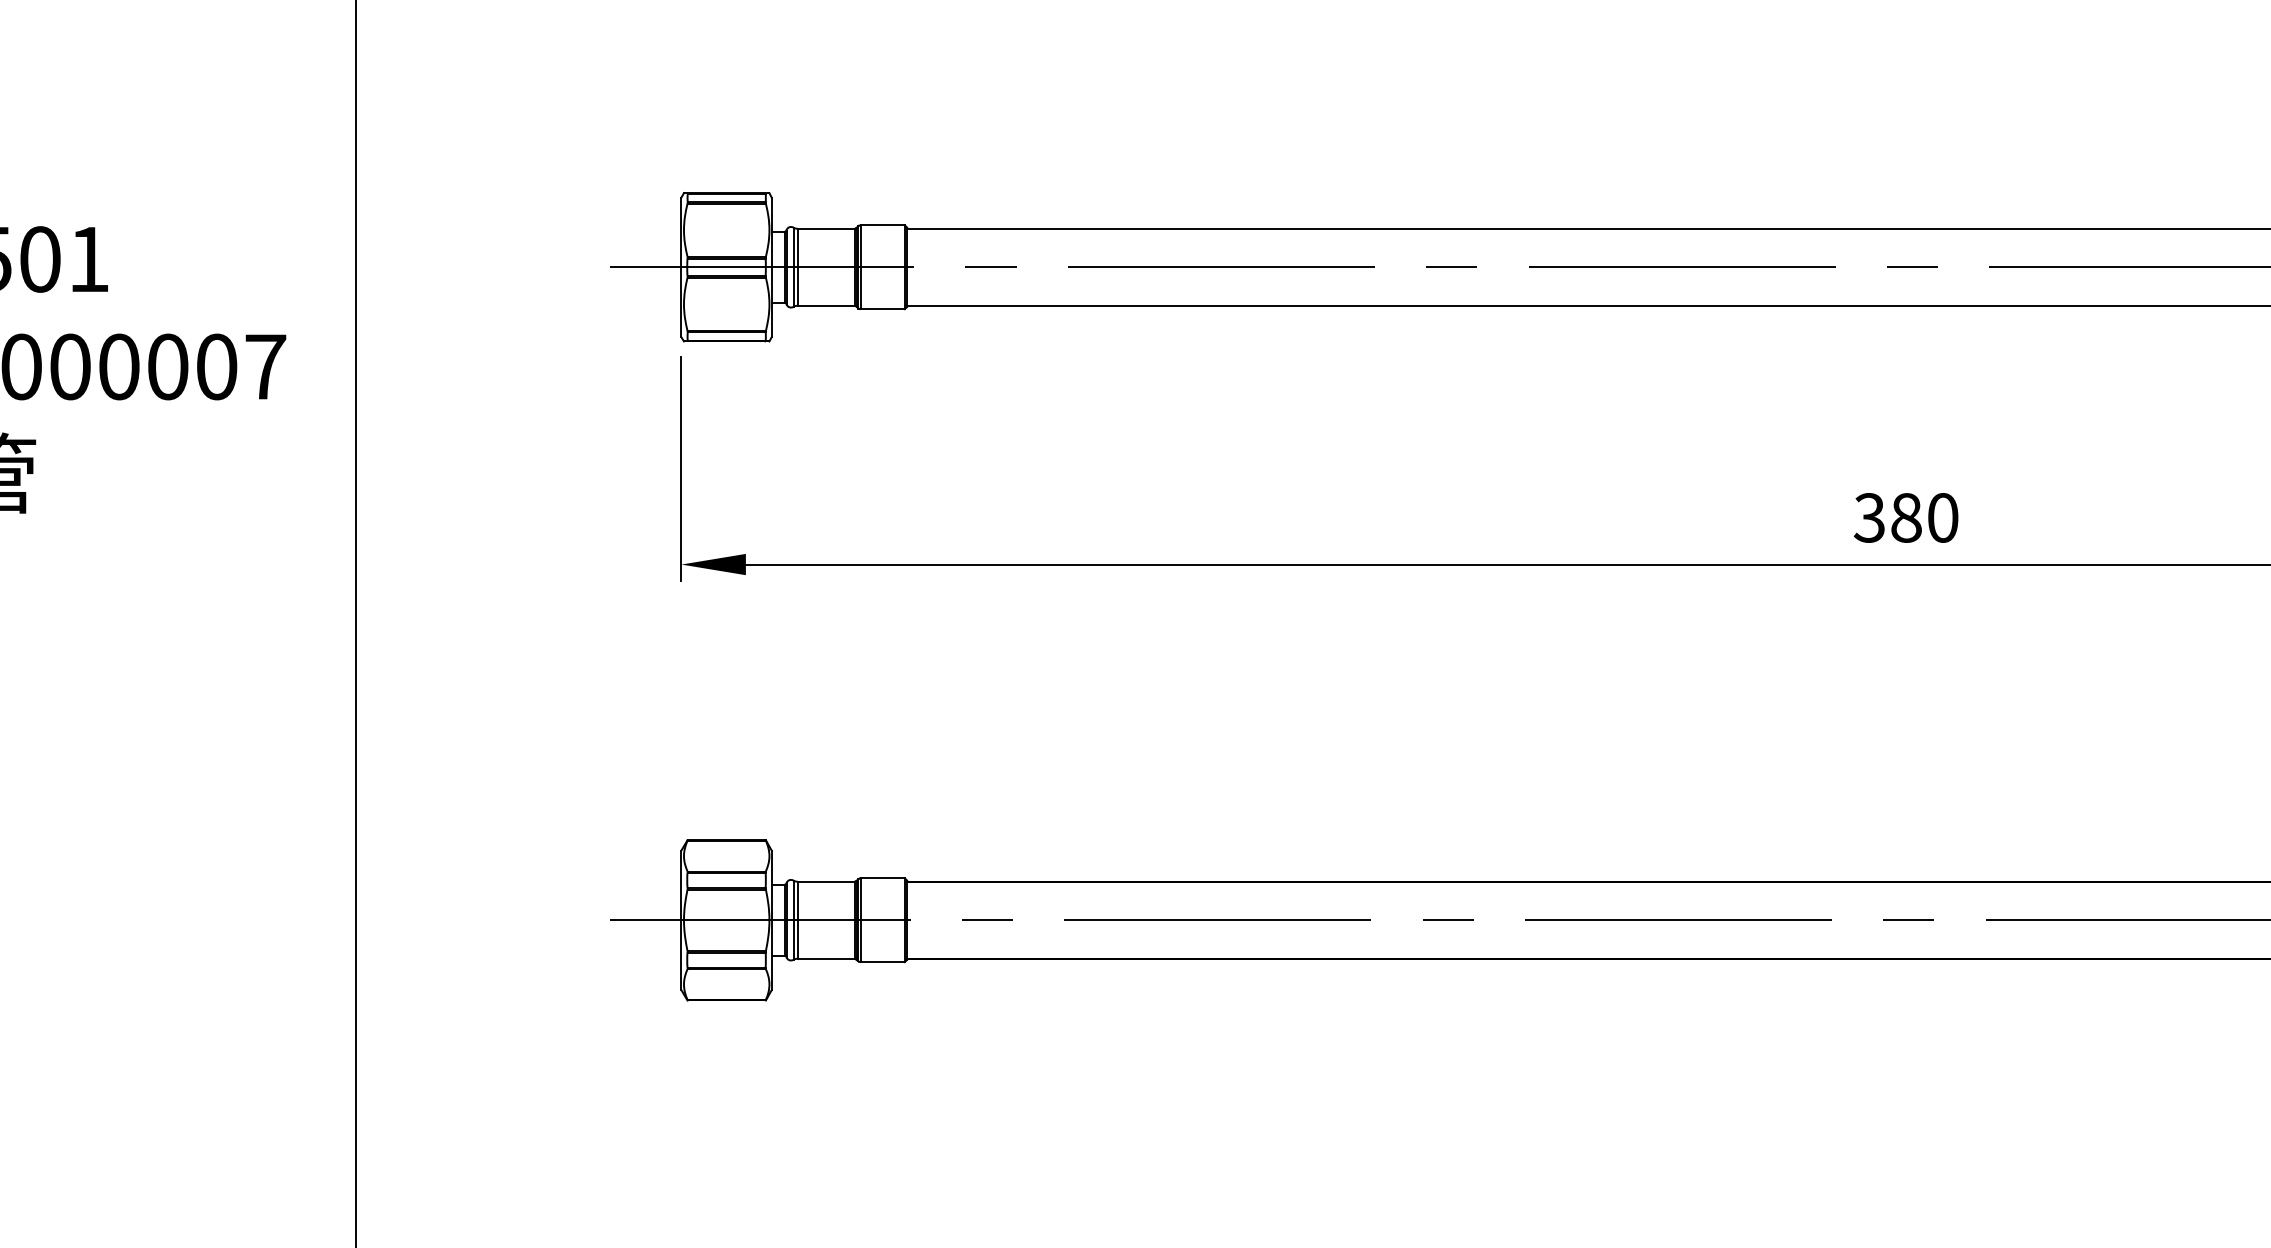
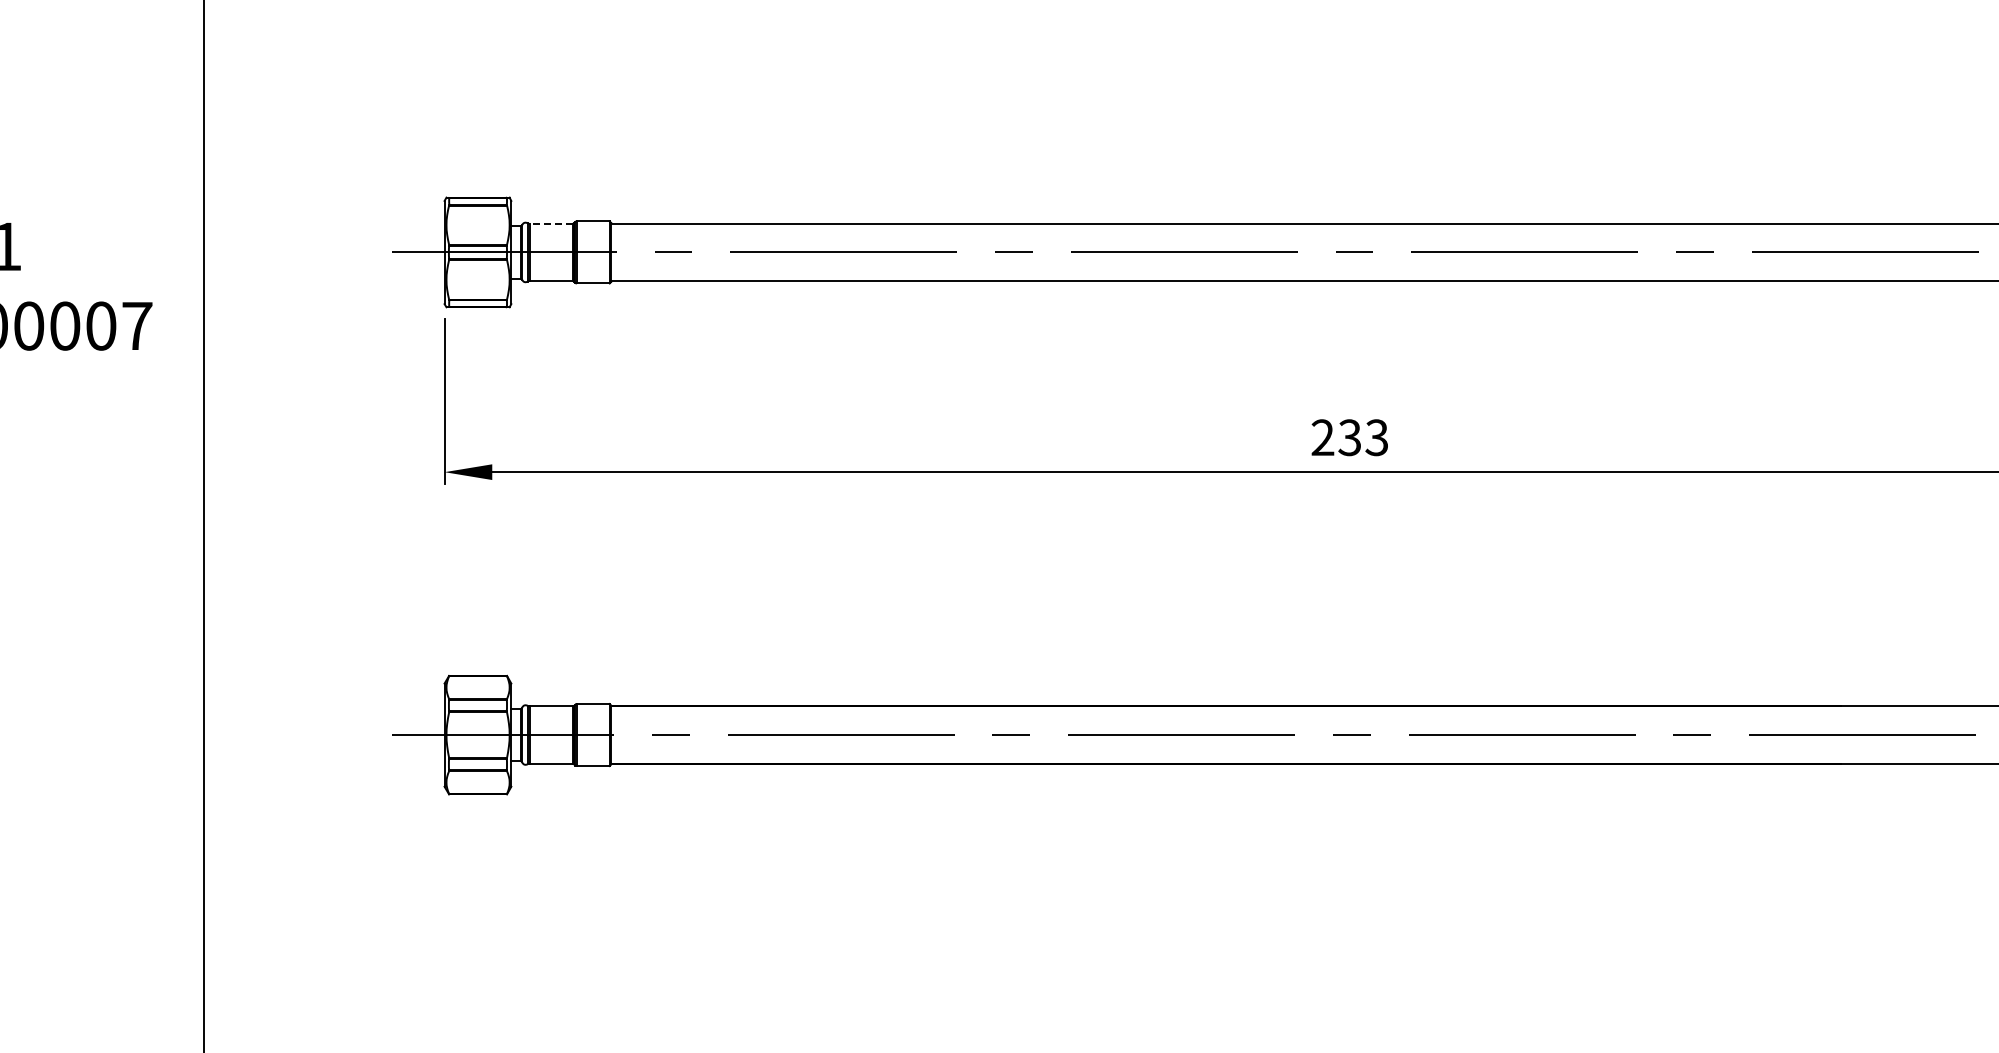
line: (824, 228) -> (550, 223), solid -> dashed
text: (1905, 517) -> (1349, 437), 380 -> 233

